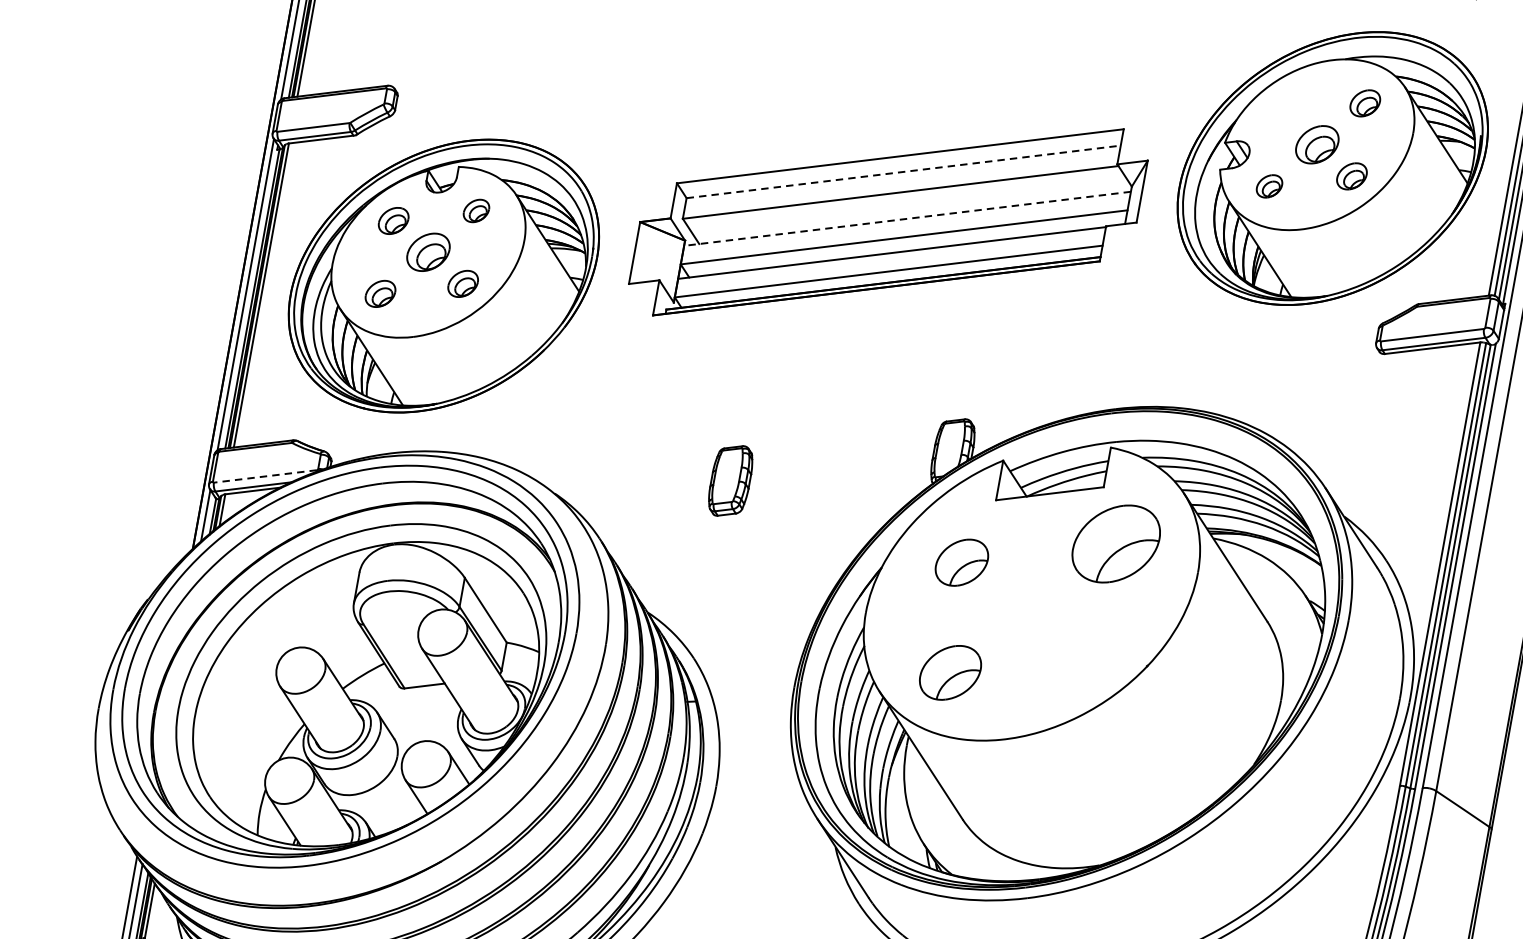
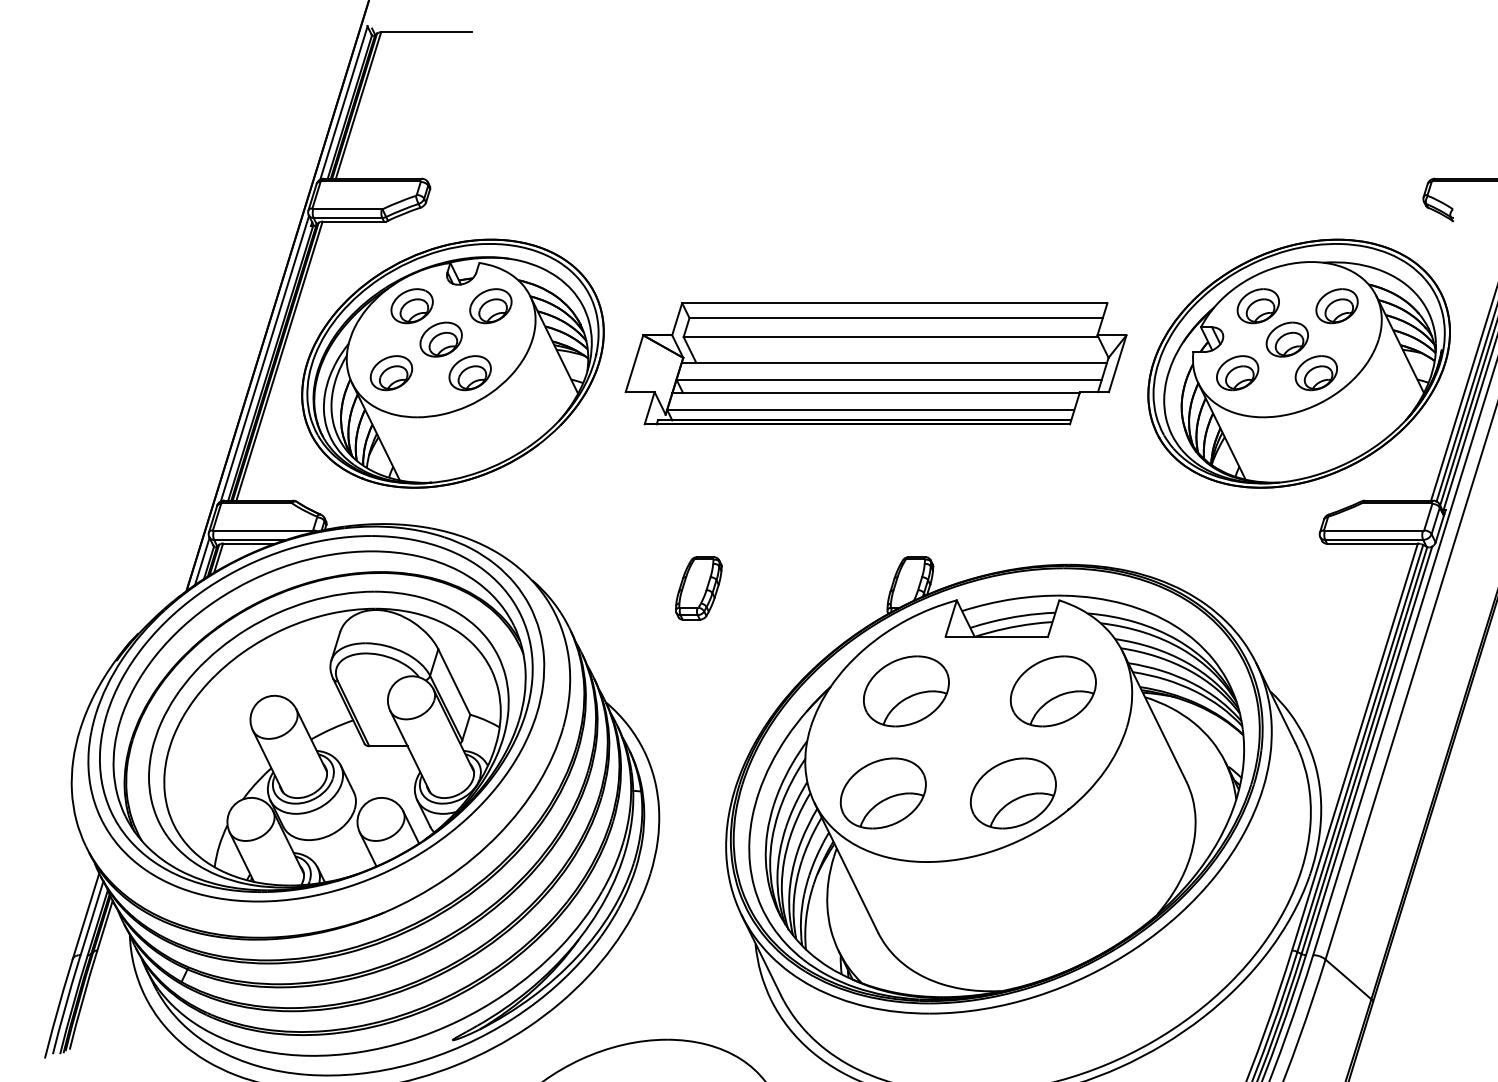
part: (1364, 103) -> (1336, 306), size x1.43
part: (1281, 113) -> (1257, 306), added
line: (904, 172) -> (896, 318), dashed -> solid
part: (1351, 176) -> (1315, 373), size x1.43
part: (1269, 186) -> (1237, 373), size x1.67
part: (476, 211) -> (490, 306), size x1.67
line: (907, 218) -> (894, 362), dashed -> solid
part: (393, 221) -> (411, 306), size x1.43
part: (462, 284) -> (469, 373), size x1.43
part: (380, 294) -> (391, 373), size x1.43
line: (265, 476) -> (262, 531), dashed -> solid
part: (961, 562) -> (906, 691), size x1.67
part: (1086, 656) -> (1012, 793), added
part: (949, 672) -> (882, 793), size x1.43

